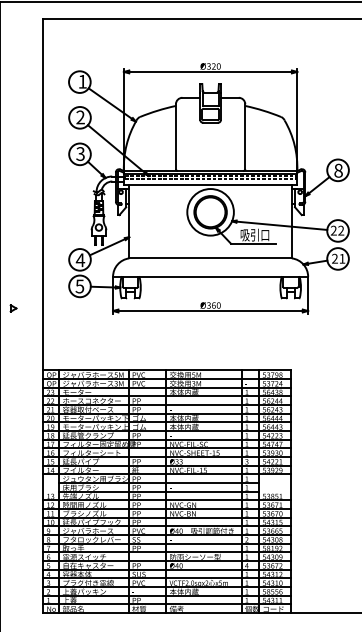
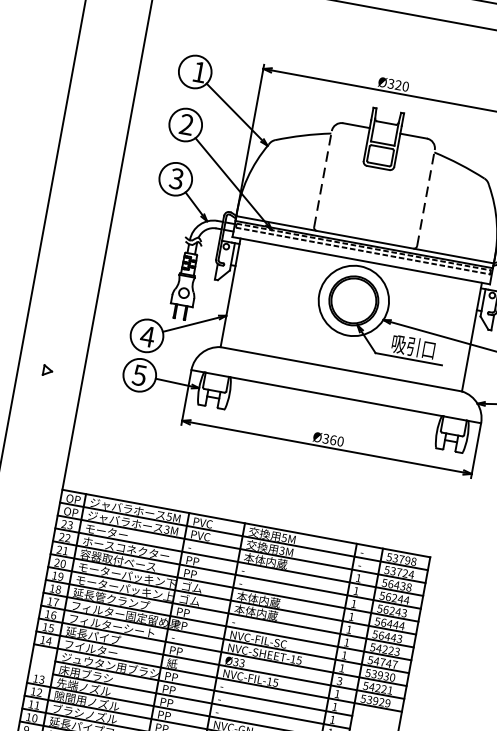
line: (175, 136) -> (322, 178), solid -> dashed
line: (245, 136) -> (426, 197), solid -> dashed
part: (13, 308) -> (47, 370), moved

